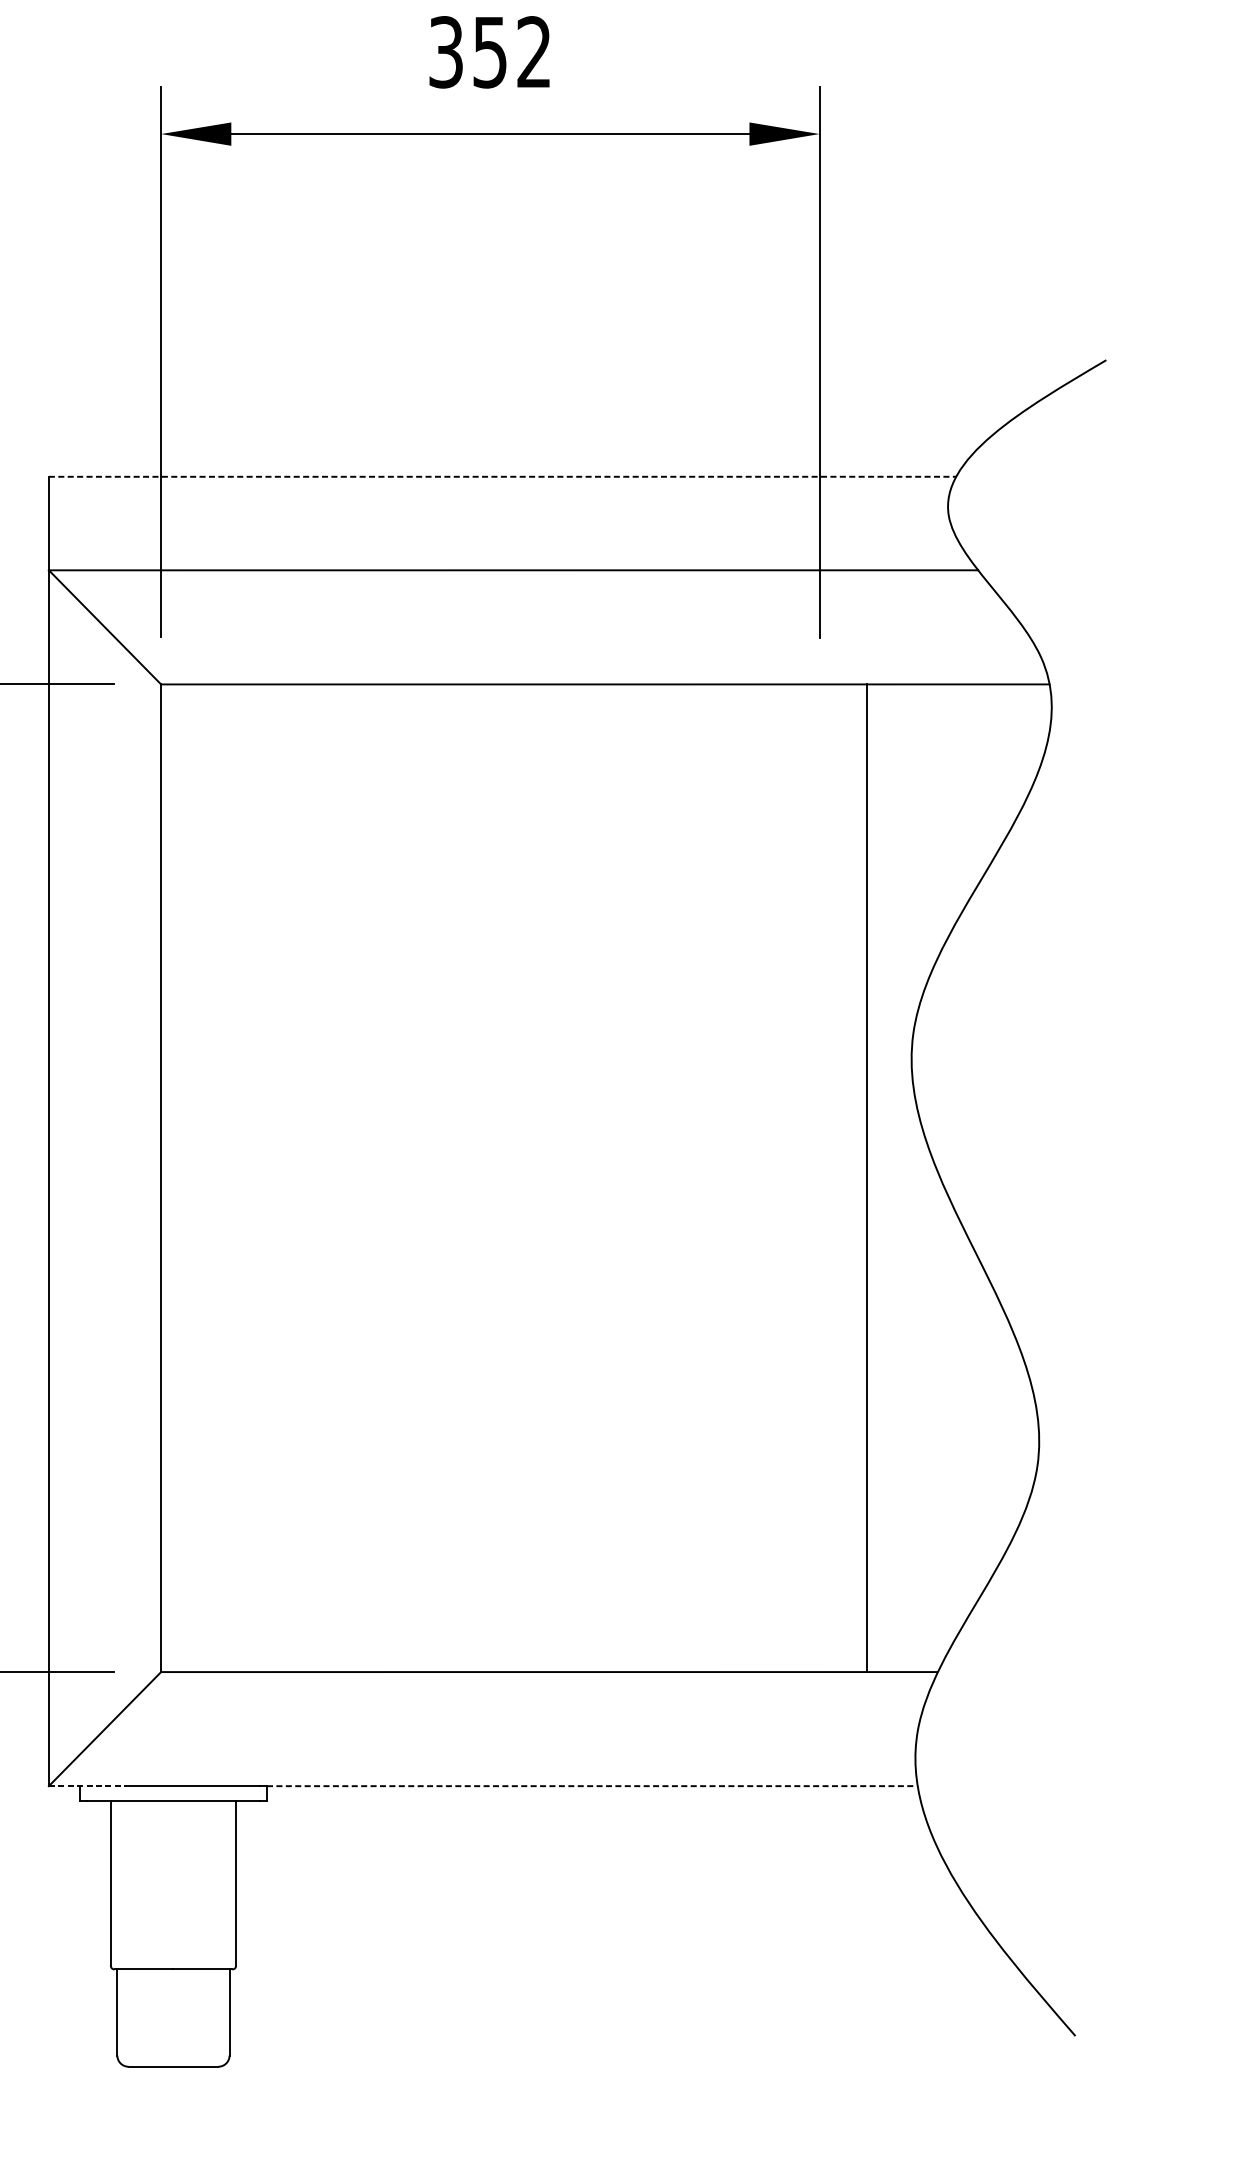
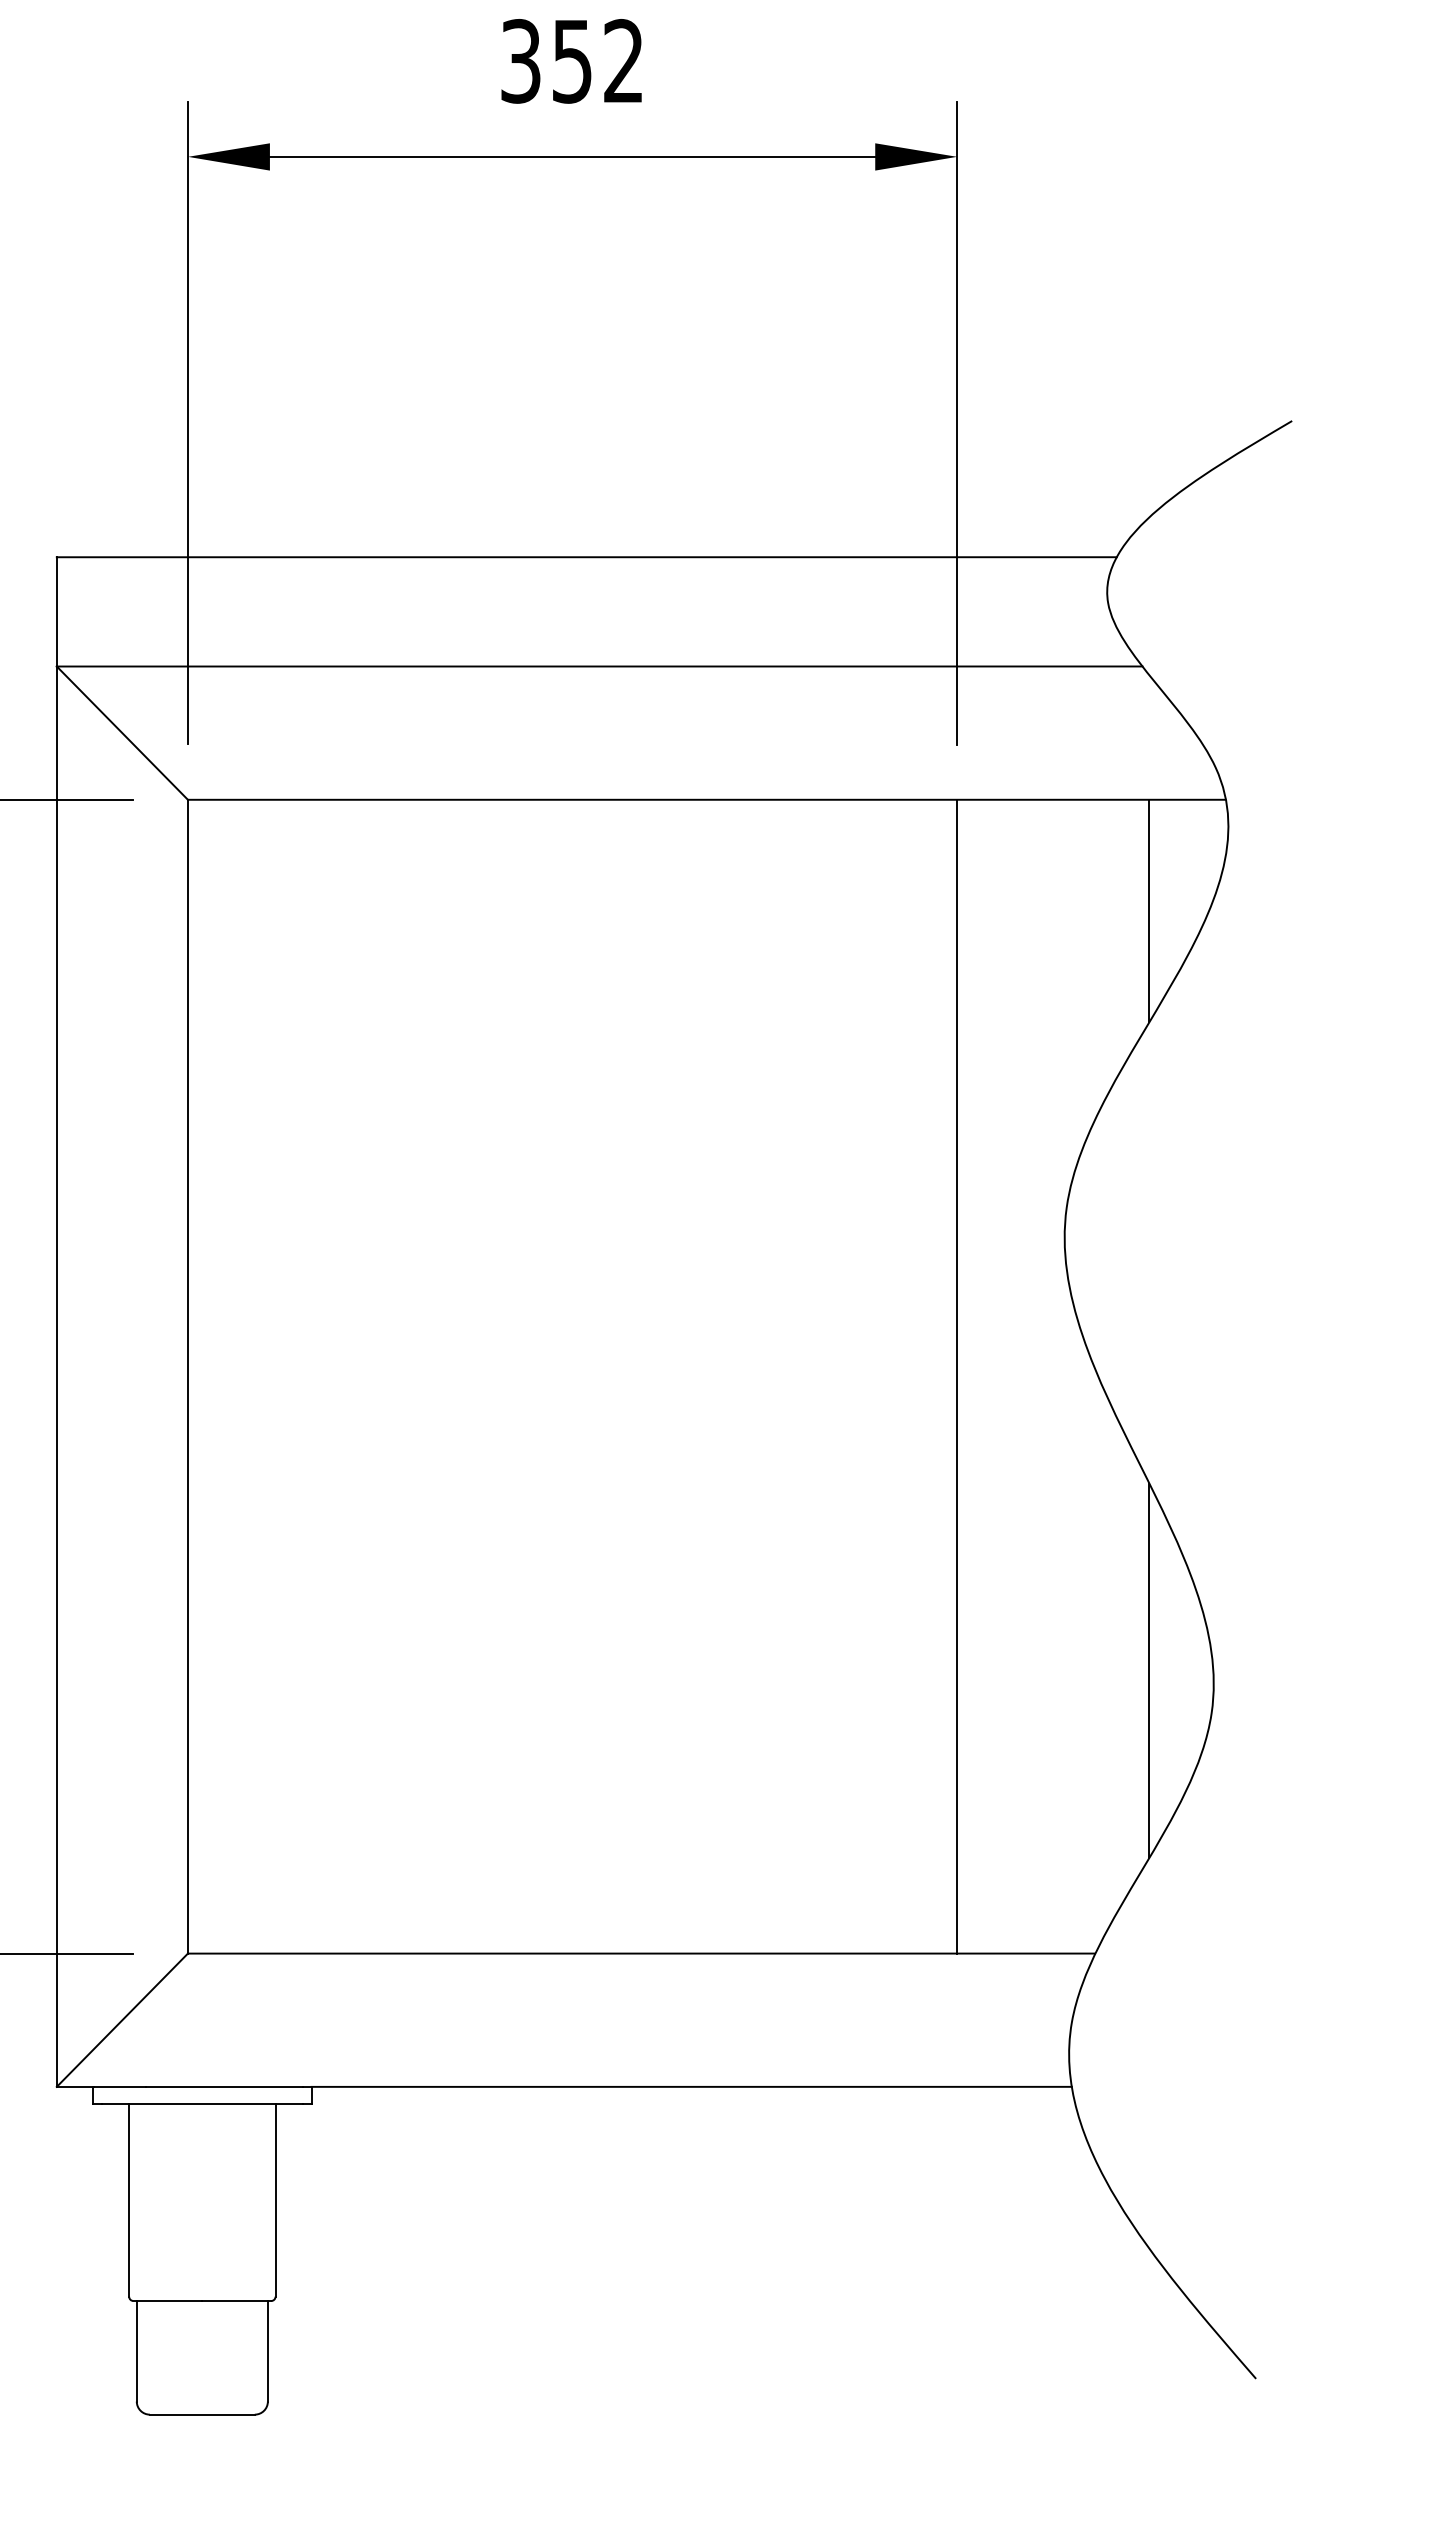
line: (502, 477) -> (586, 557), dashed -> solid
line: (984, 779) -> (1149, 910), added
line: (866, 1178) -> (957, 1376), moved
line: (984, 1429) -> (1149, 1670), added
line: (87, 1785) -> (101, 2086), dashed -> solid
line: (593, 1785) -> (692, 2086), dashed -> solid

